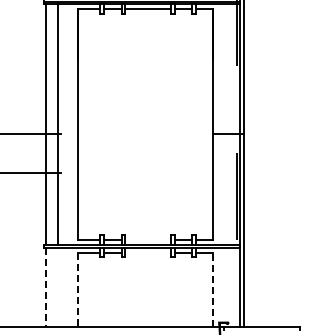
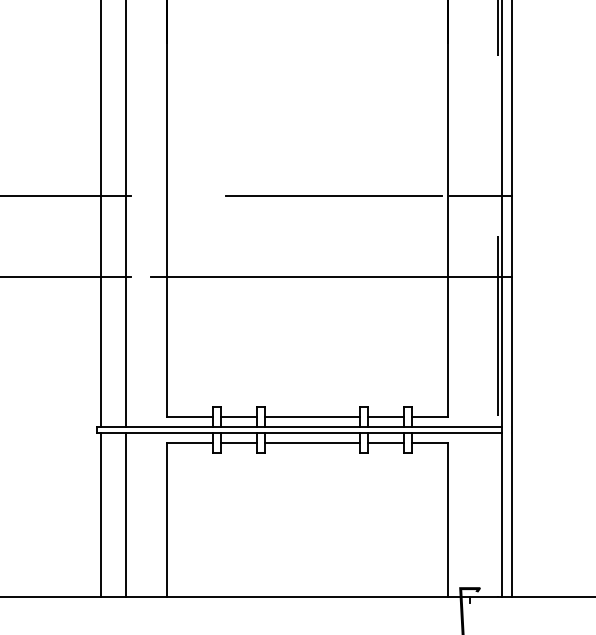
line: (158, 133) -> (334, 195), added
line: (156, 172) -> (329, 276), added
line: (147, 240) -> (311, 417), added
line: (147, 252) -> (311, 442), added
line: (58, 286) -> (126, 513), added
line: (46, 287) -> (101, 515), dashed -> solid
line: (213, 289) -> (448, 519), dashed -> solid
line: (77, 290) -> (165, 521), dashed -> solid

